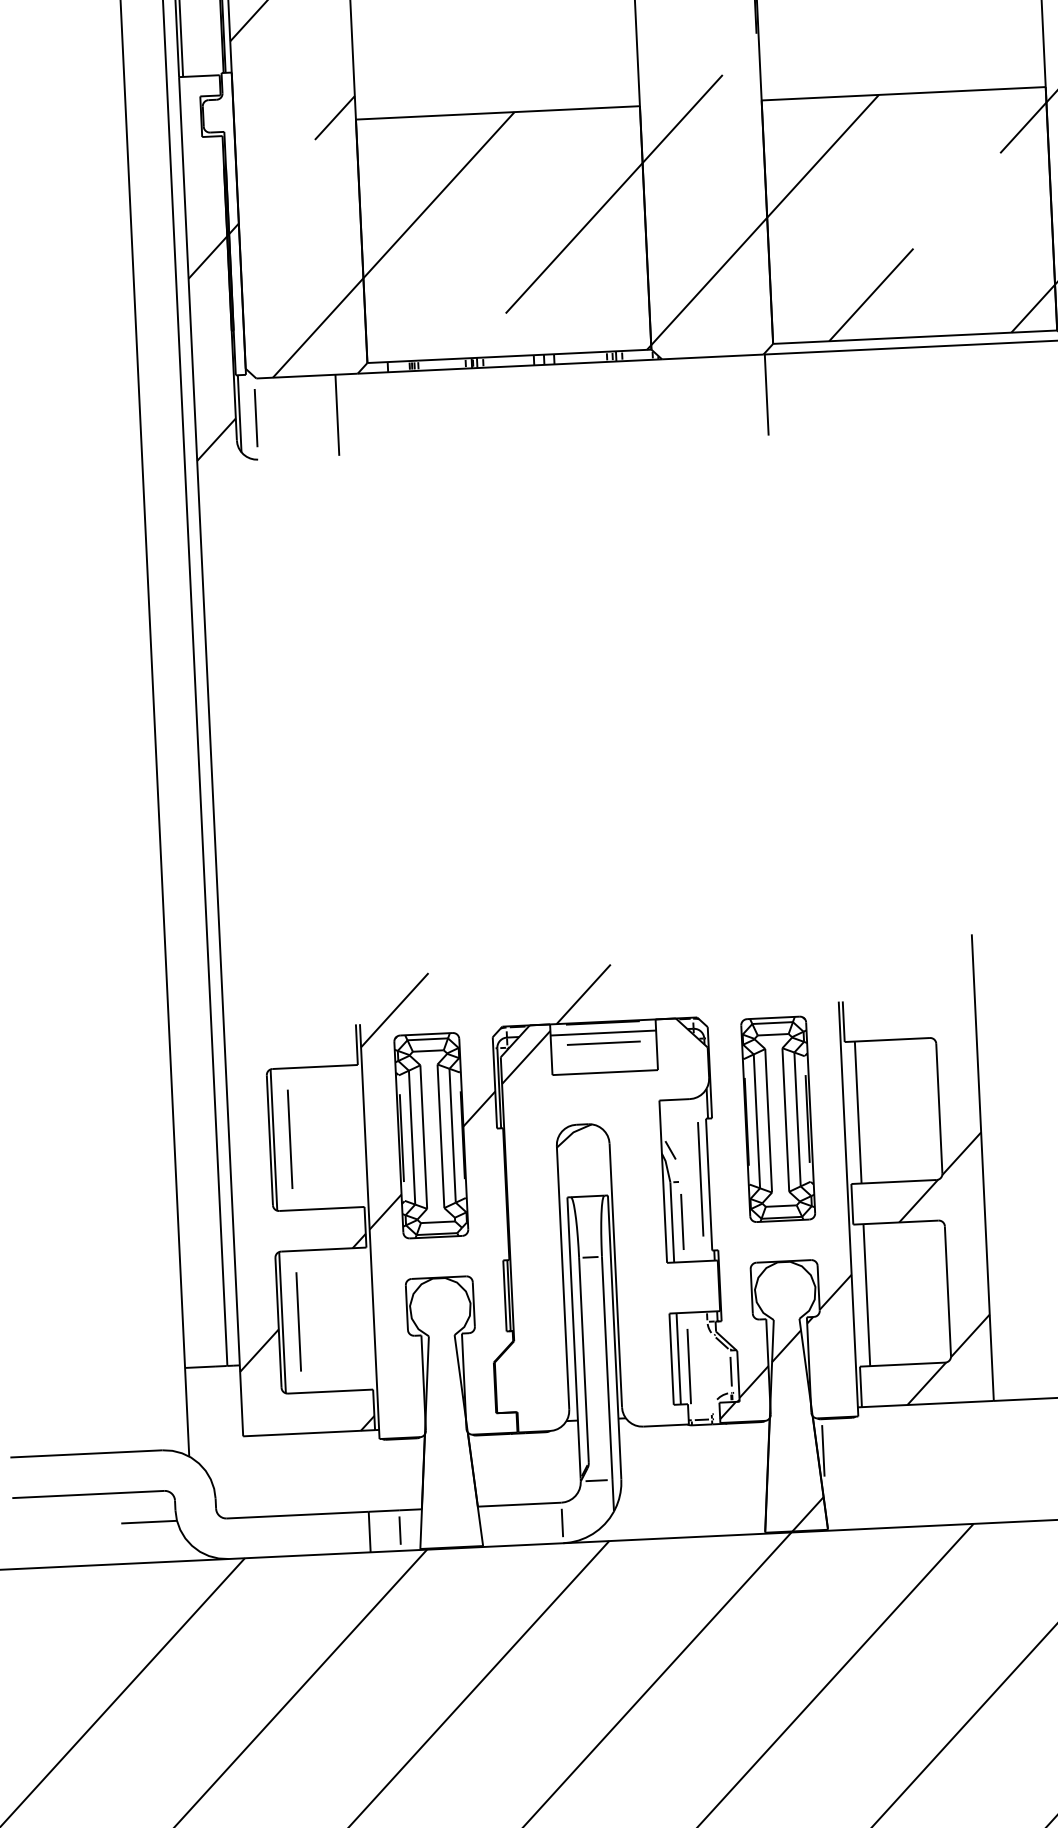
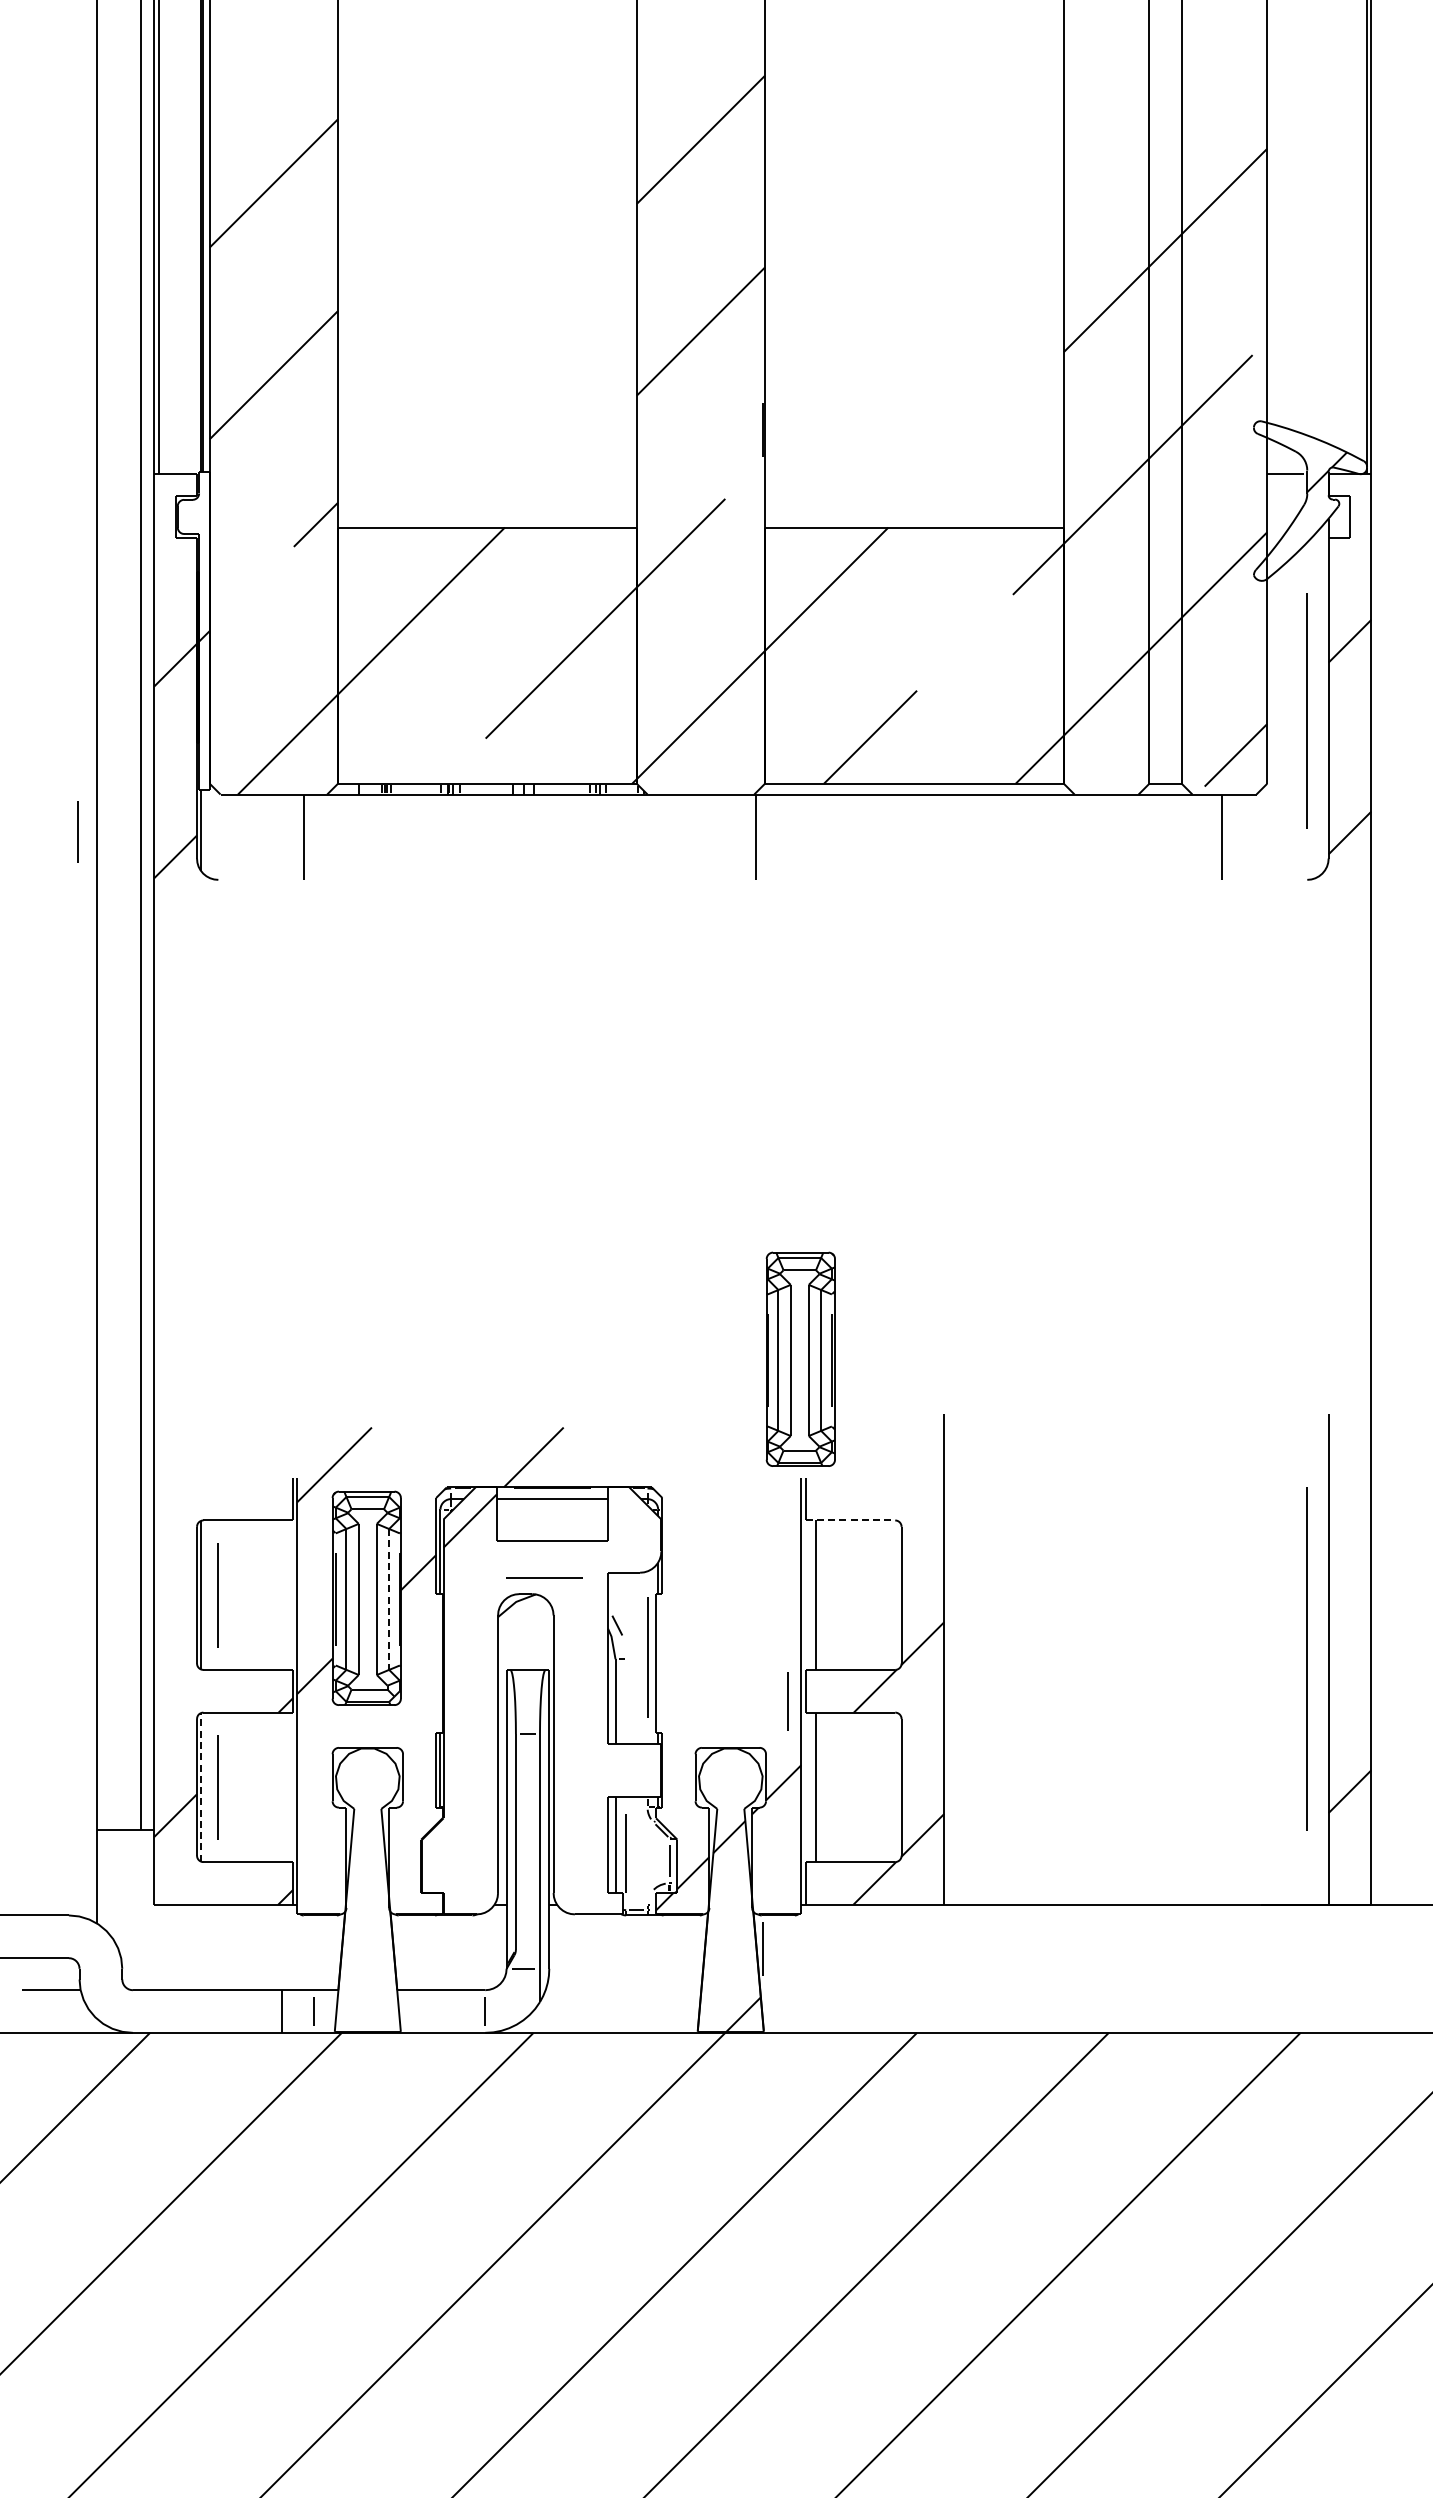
line: (255, 417) -> (77, 831), moved
line: (887, 1040) -> (850, 1520), solid -> dashed
line: (603, 1042) -> (544, 1577), moved
part: (777, 1118) -> (800, 1358), moved
line: (452, 1135) -> (389, 1599), solid -> dashed
line: (681, 1222) -> (787, 1701), moved
line: (282, 1321) -> (201, 1786), solid -> dashed

